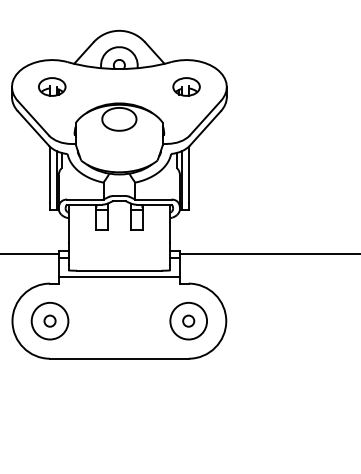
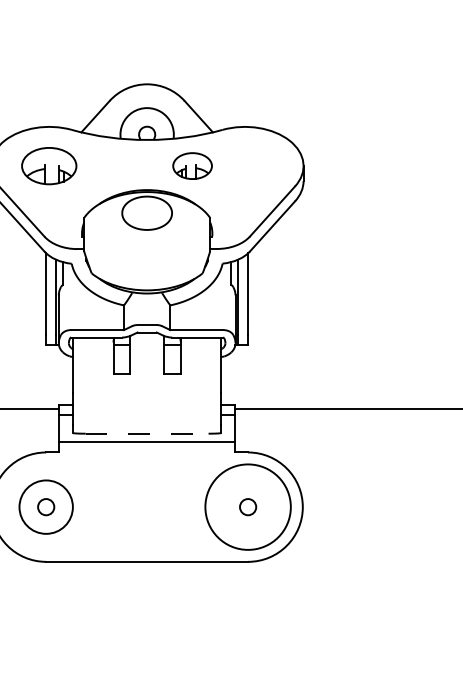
part: (52, 86) -> (49, 165), size x1.4
part: (186, 86) -> (192, 165), moved
line: (119, 270) -> (147, 433), solid -> dashed
circle: (188, 320) -> (247, 506), size x1.6

